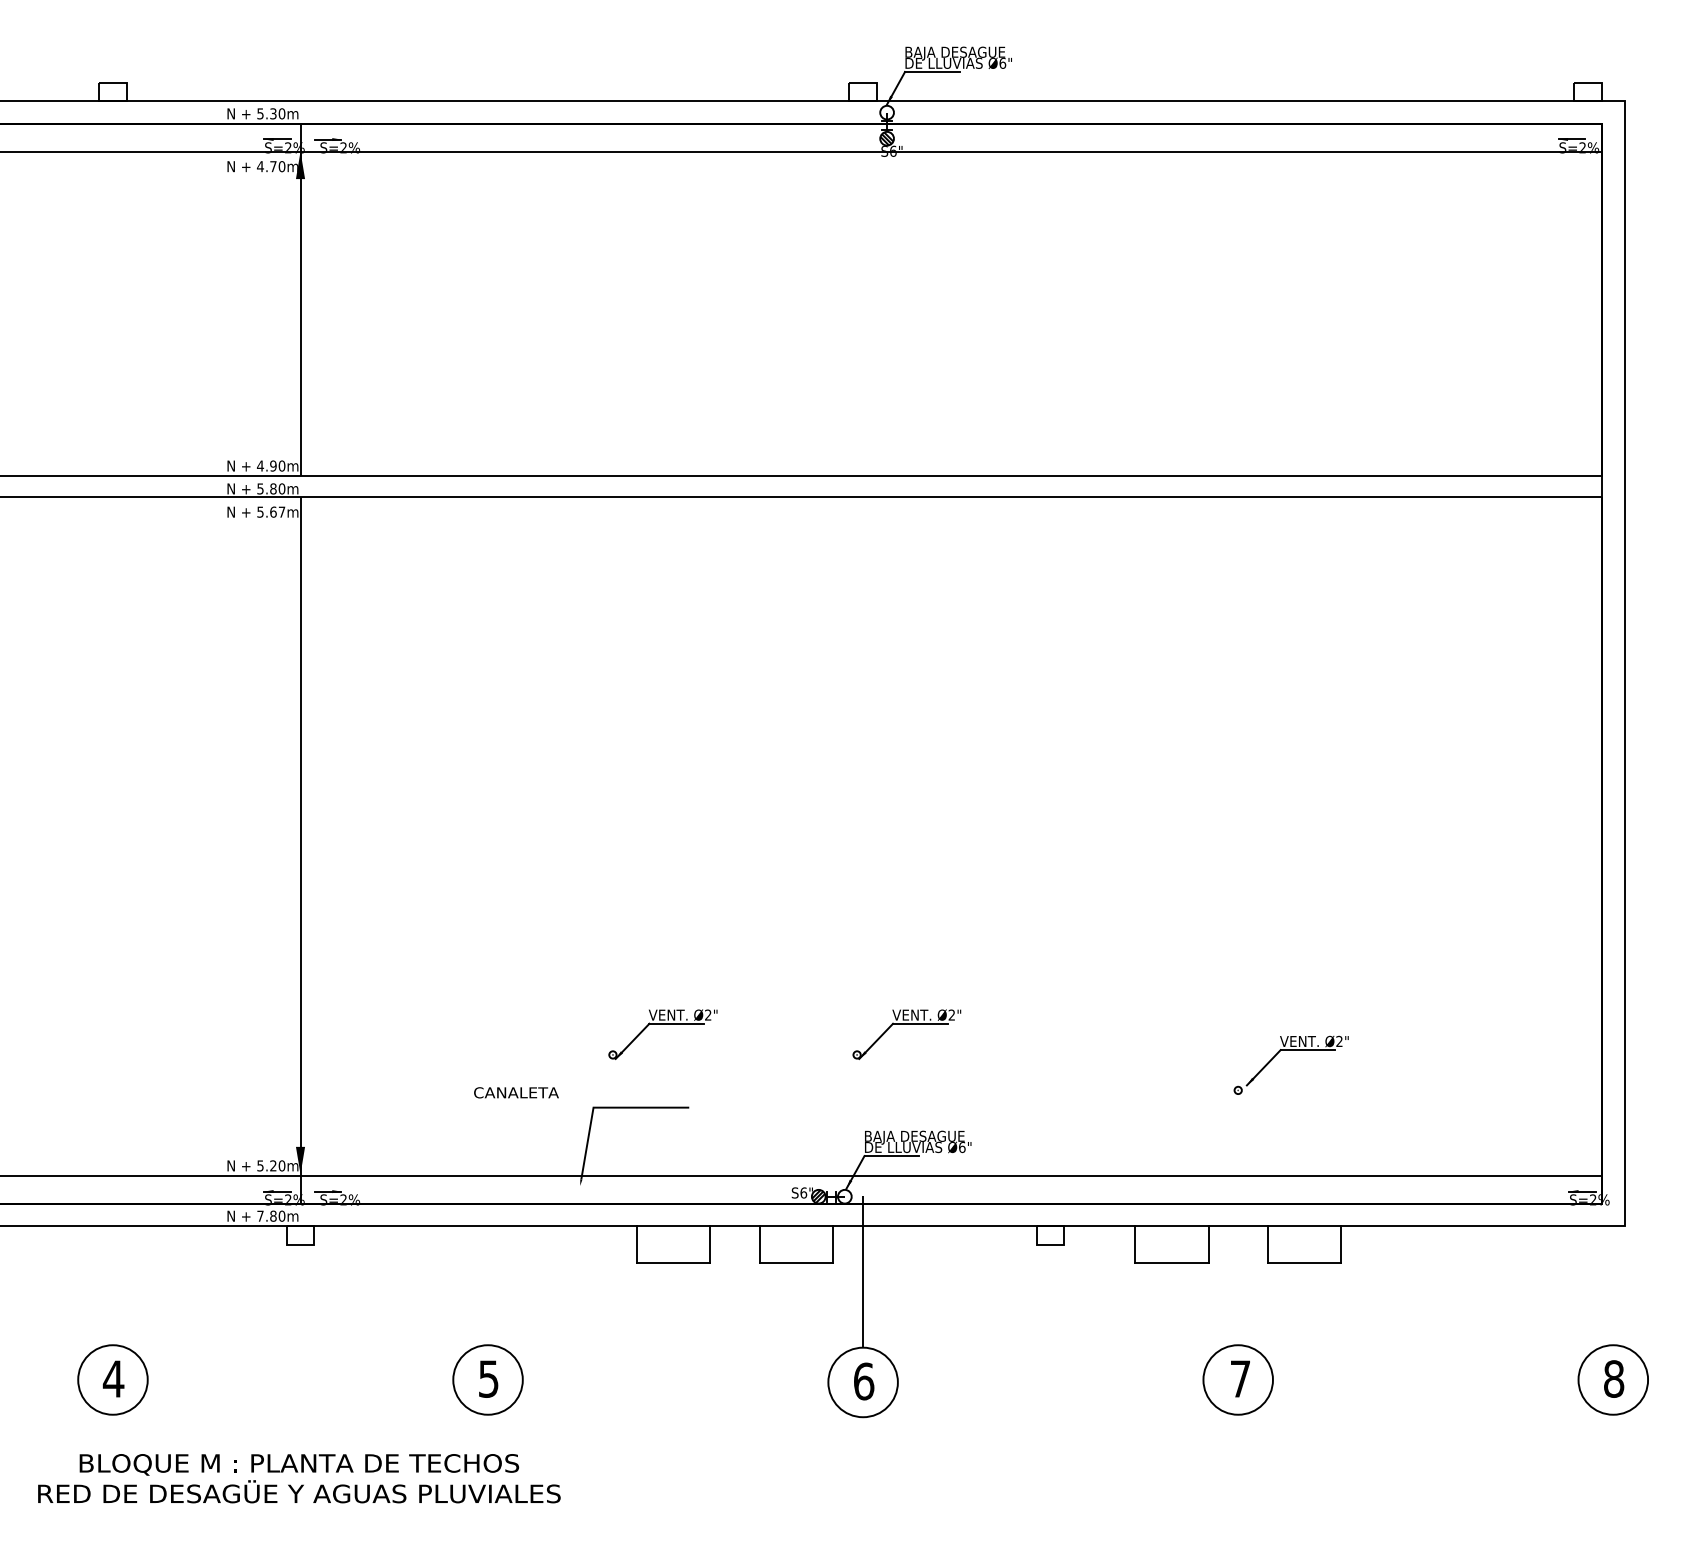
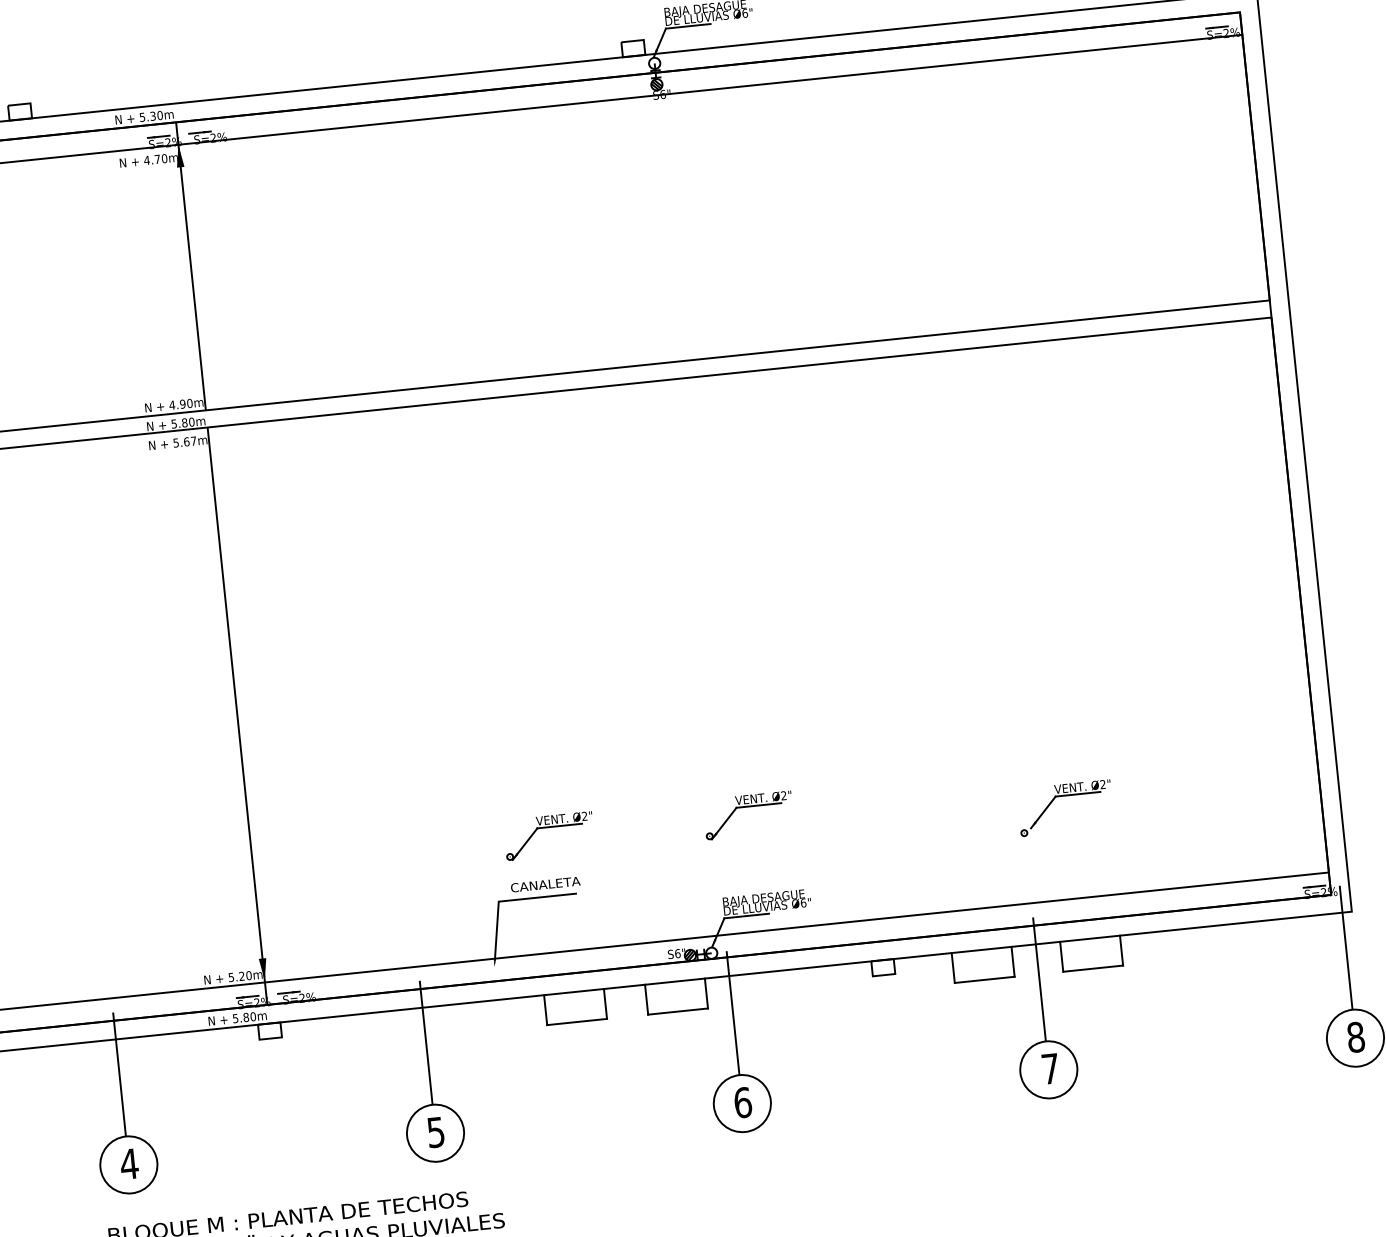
text: (516, 1092) -> (545, 884), moved
text: (260, 1215) -> (235, 1017), 7.80m -> 5.80m
line: (112, 1269) -> (119, 1074), added
line: (488, 1269) -> (426, 1042), added
line: (1238, 1269) -> (1039, 979), added
line: (1613, 1269) -> (1346, 947), added

